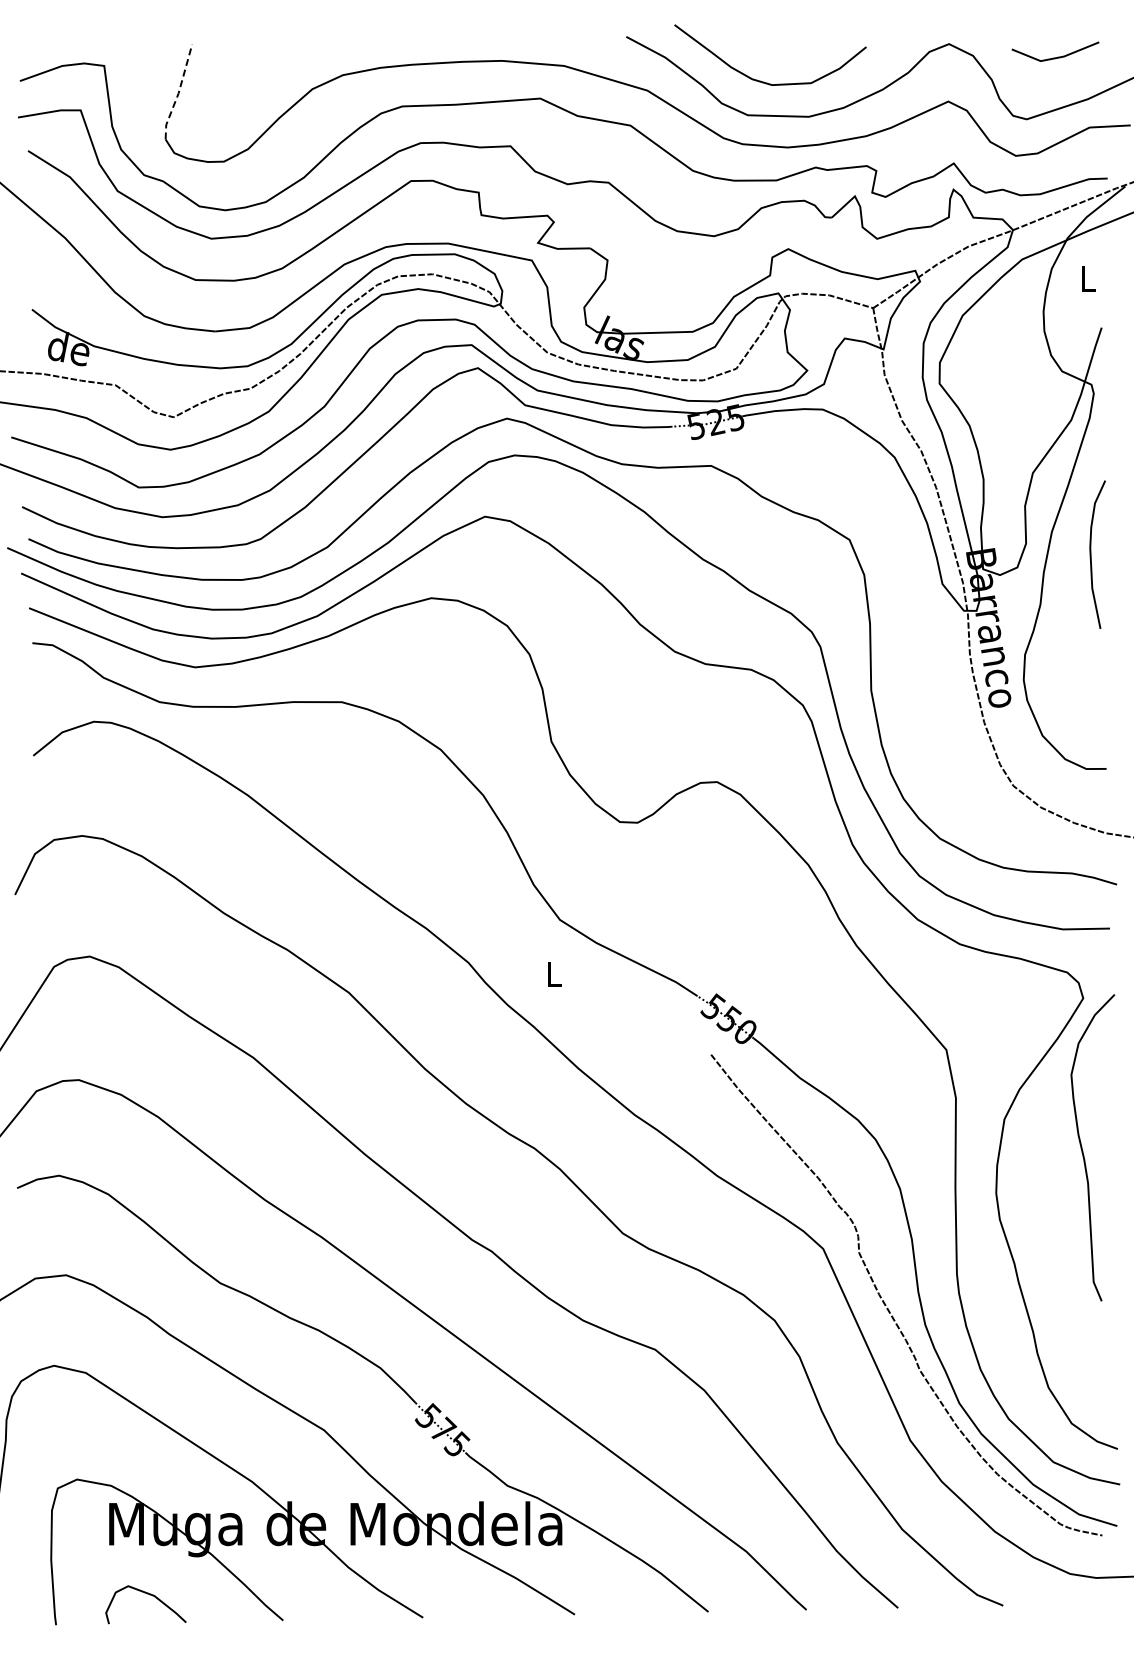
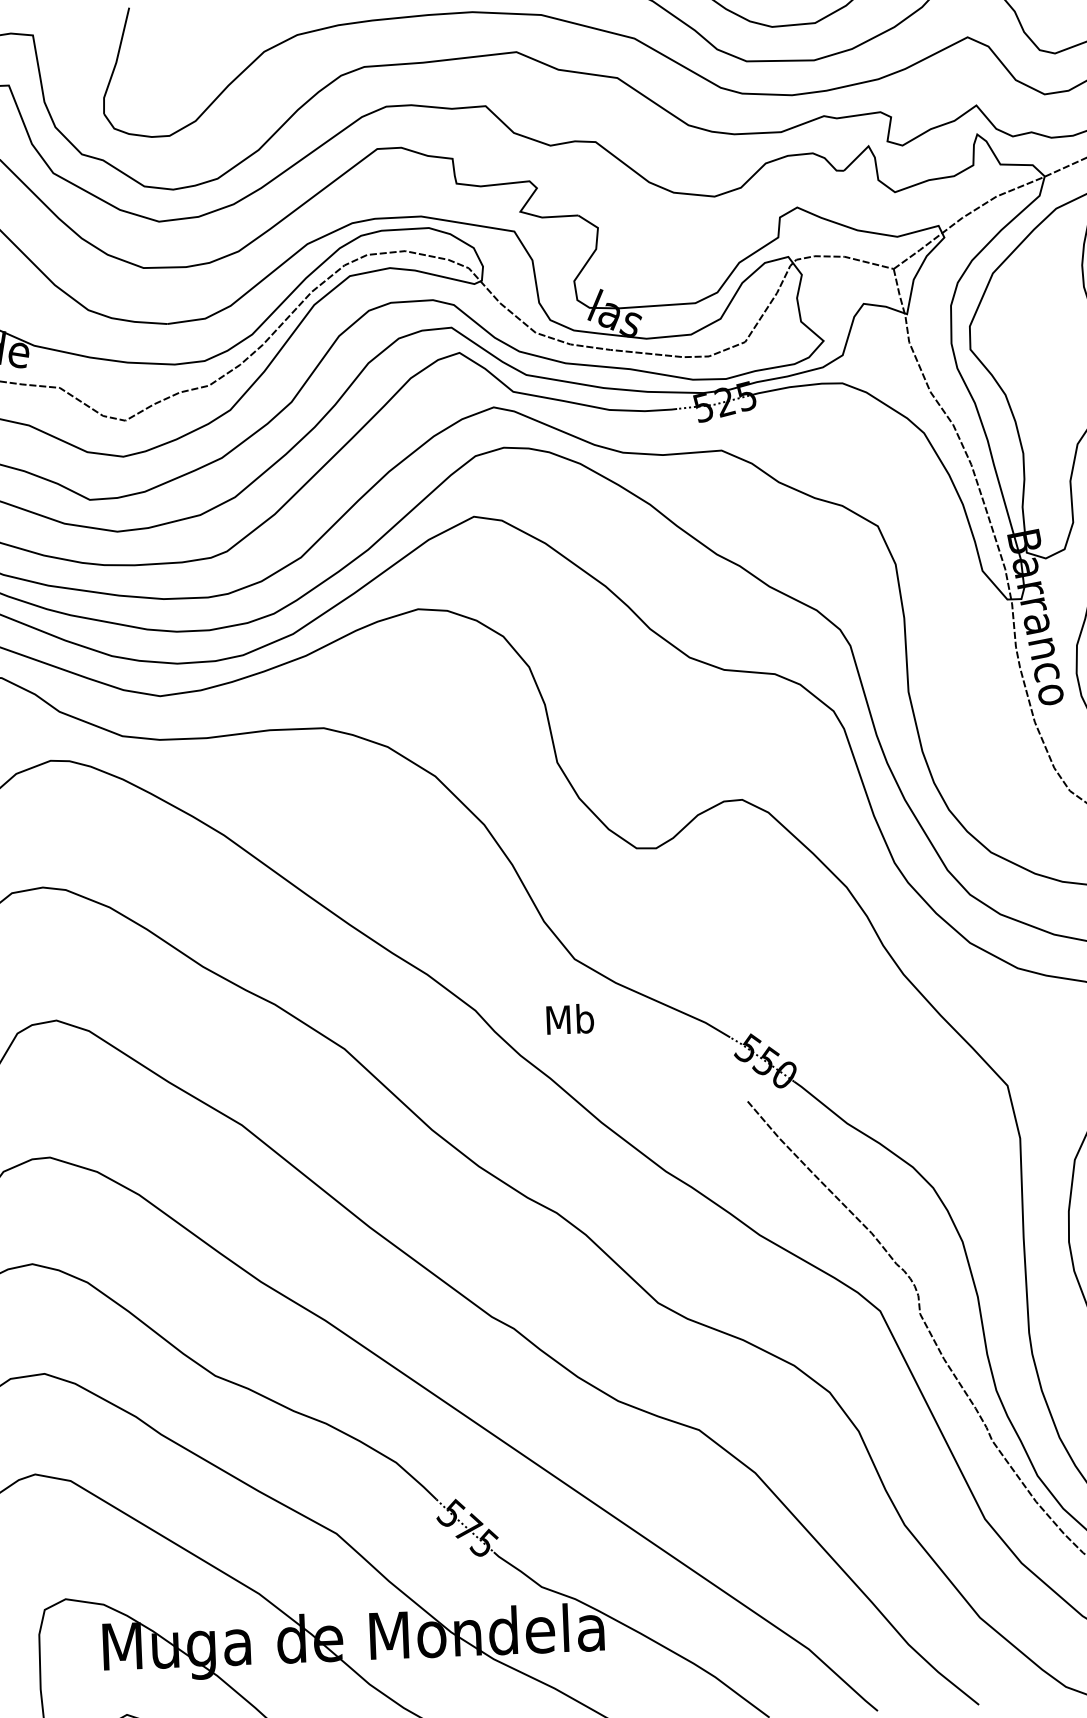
line: (178, 92) -> (116, 61), dashed -> solid
text: (553, 973) -> (569, 1018), L -> Mb

